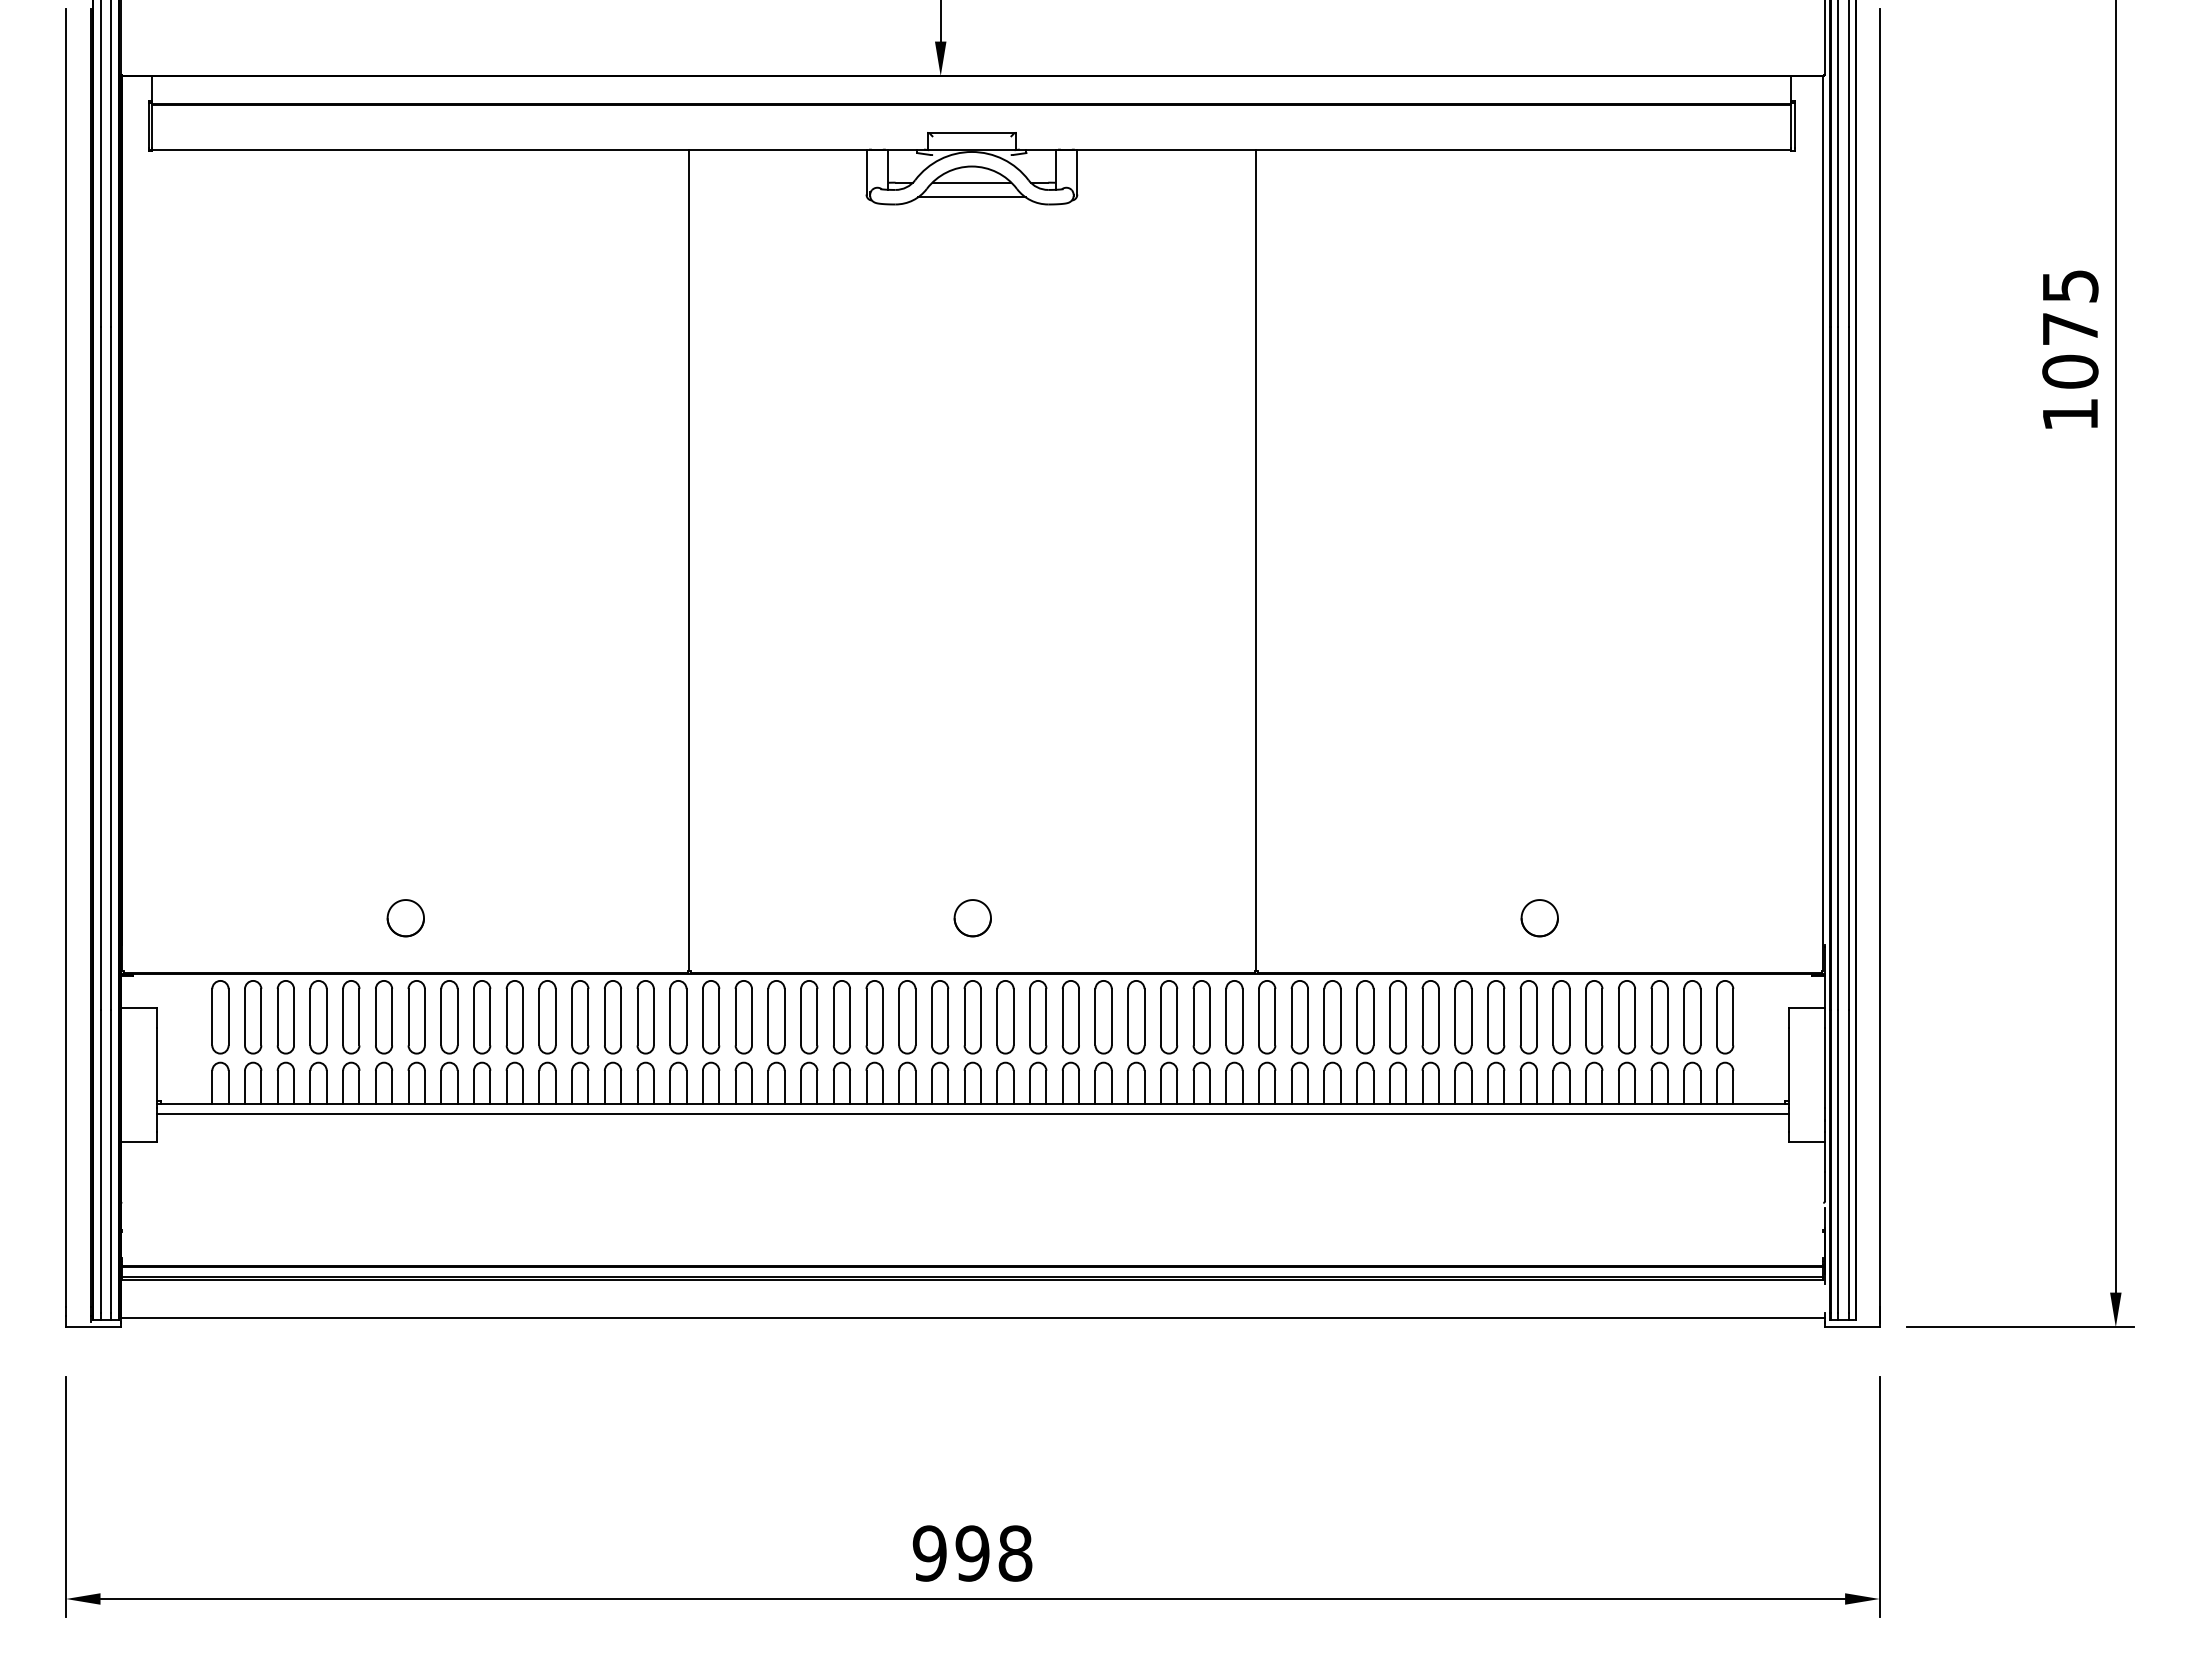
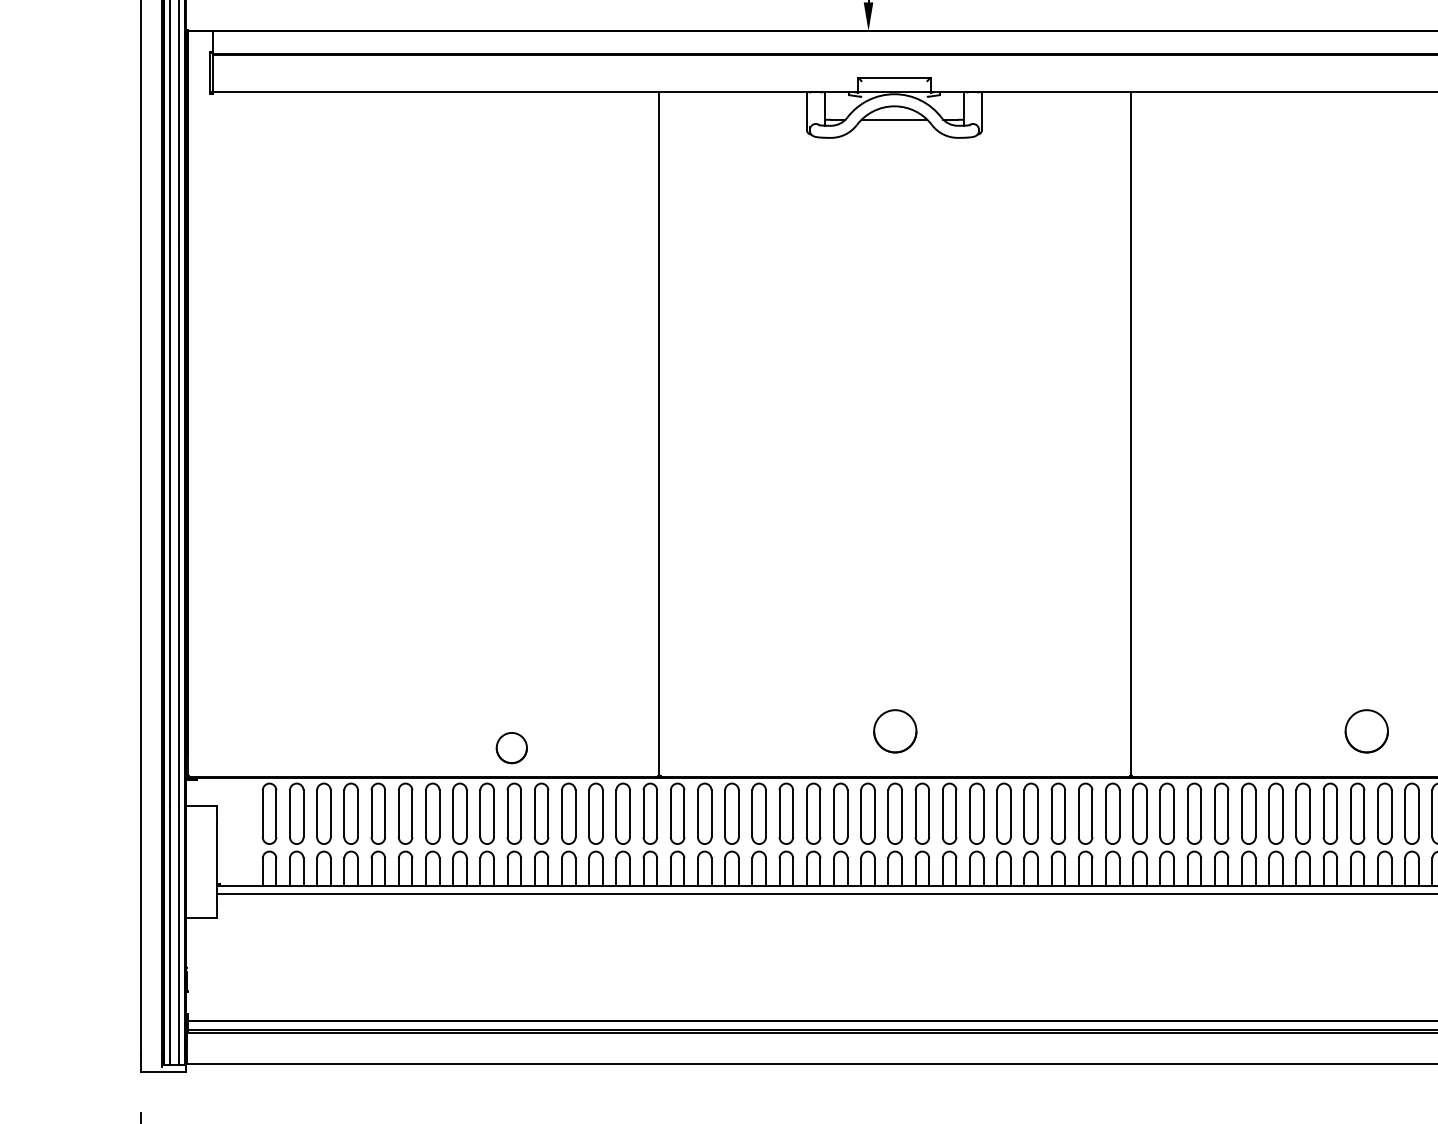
line: (971, 197) -> (894, 132), removed
part: (405, 918) -> (511, 748), moved
part: (972, 918) -> (894, 731), size x1.4
part: (1539, 918) -> (1366, 731), size x1.4

